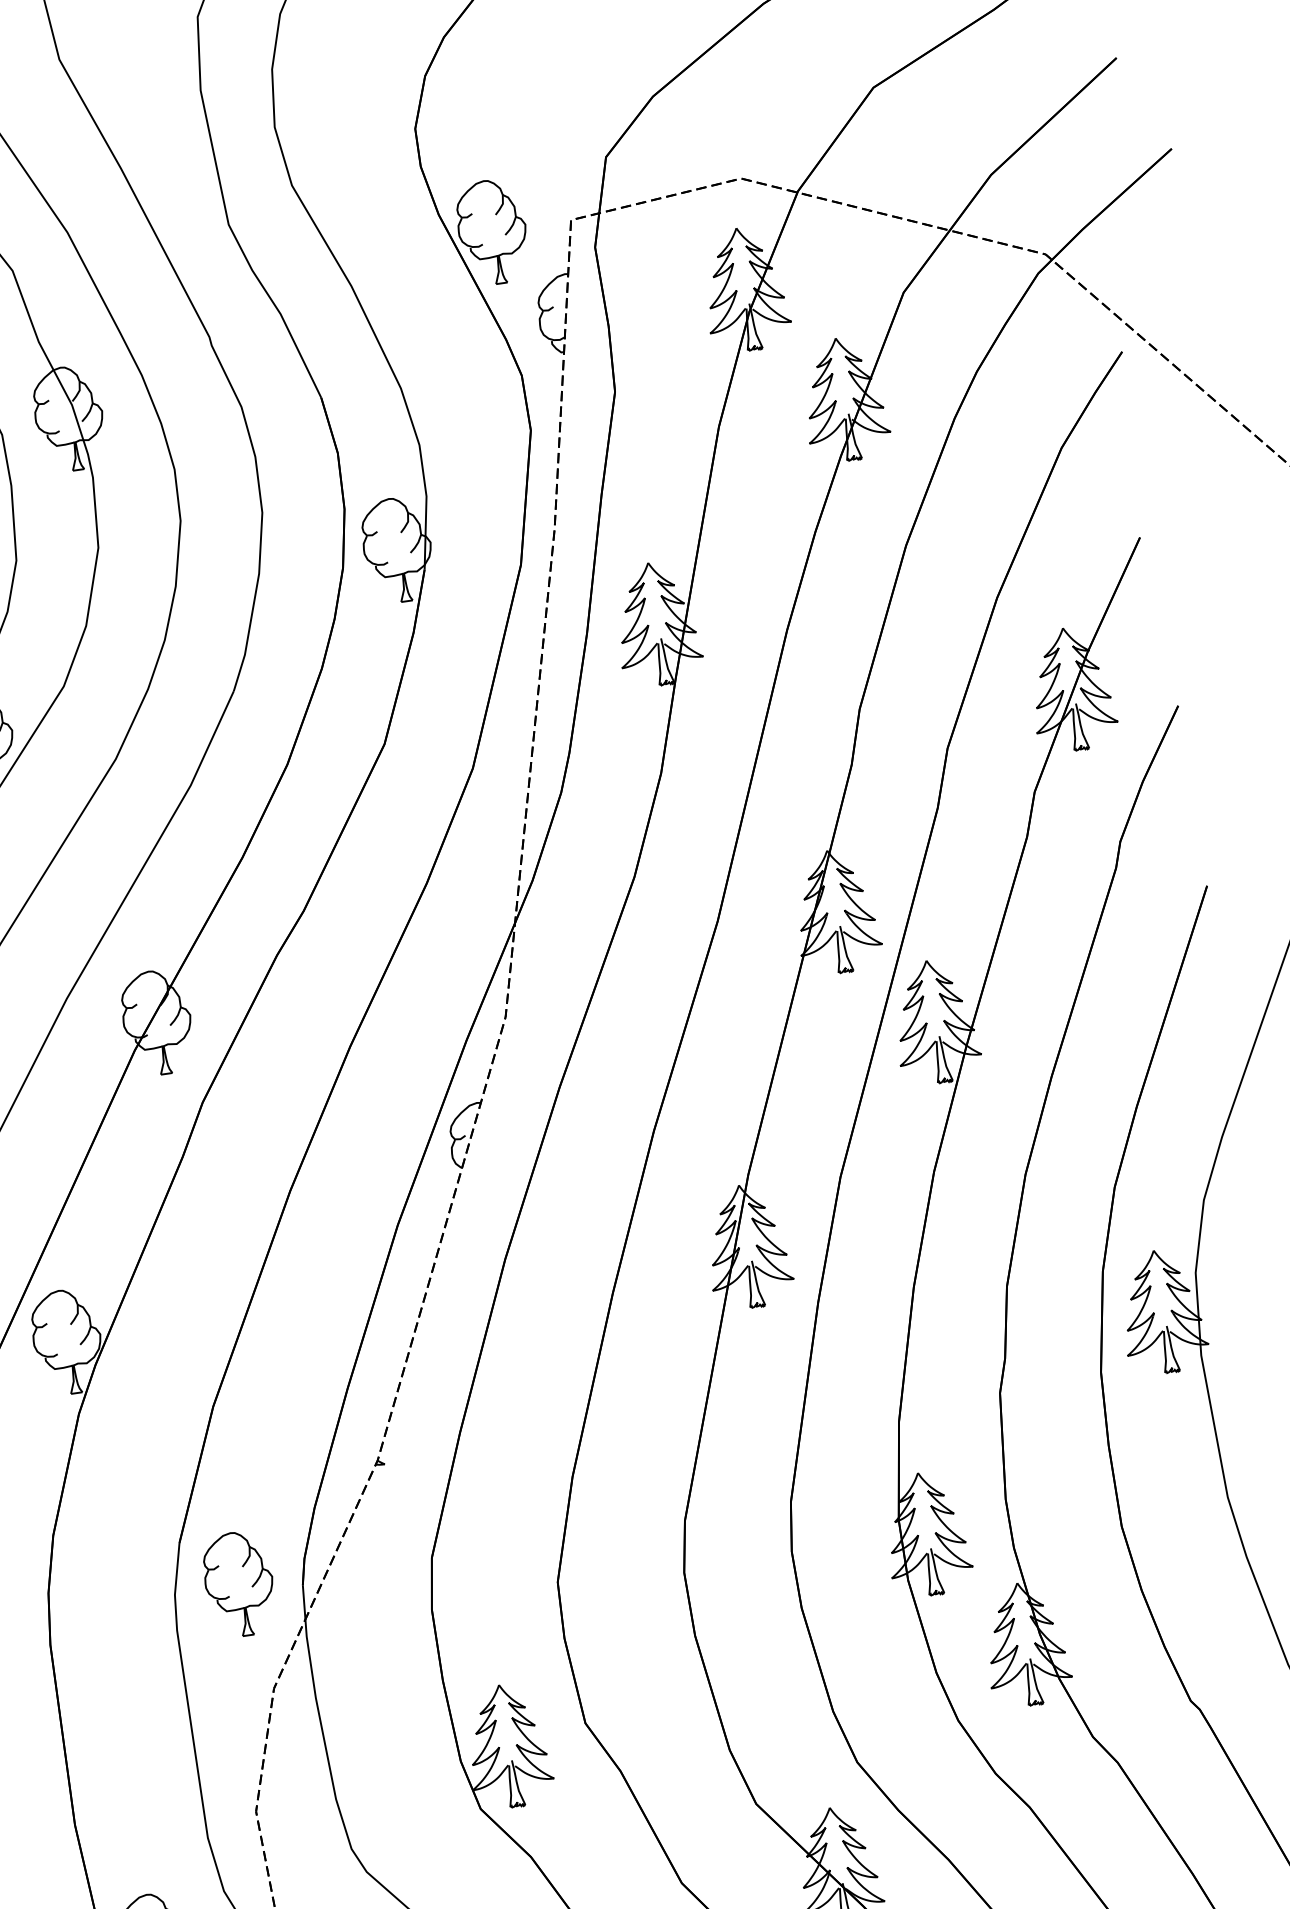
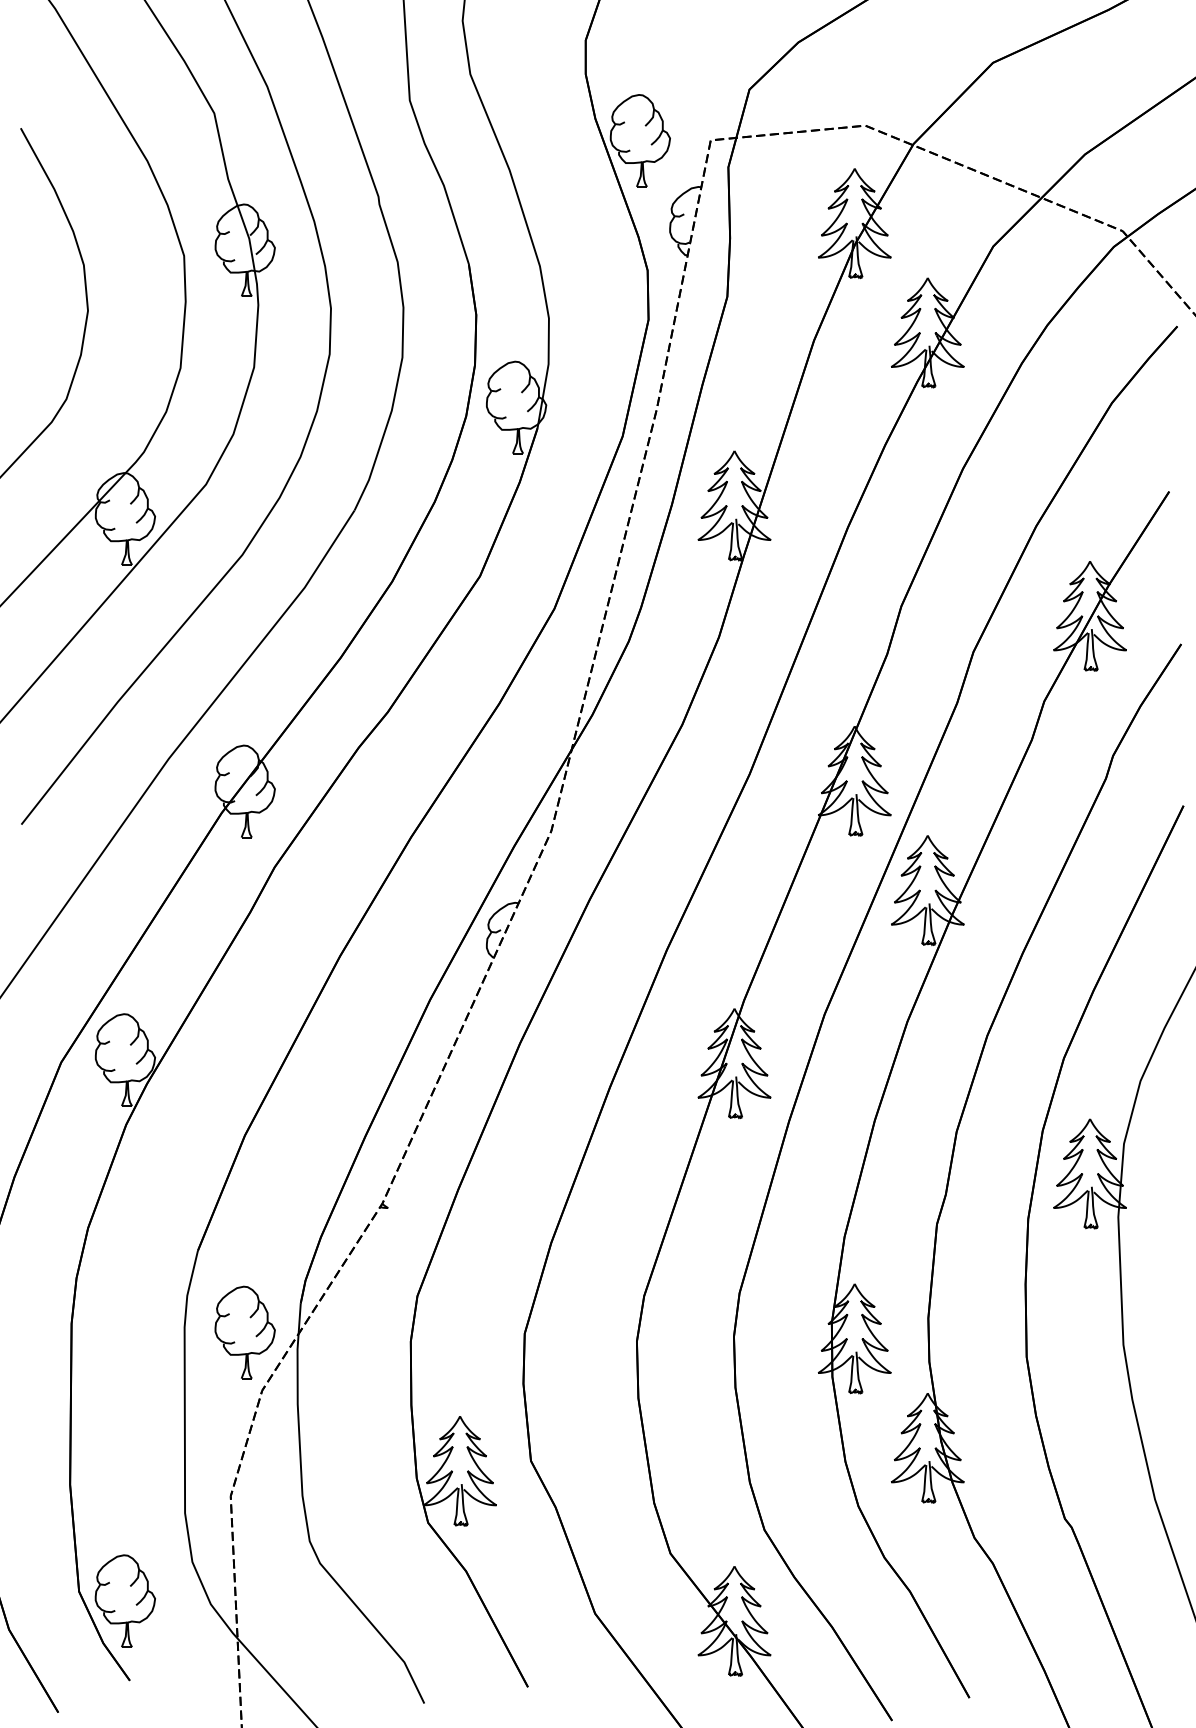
part: (238, 1584) -> (244, 1332), moved

